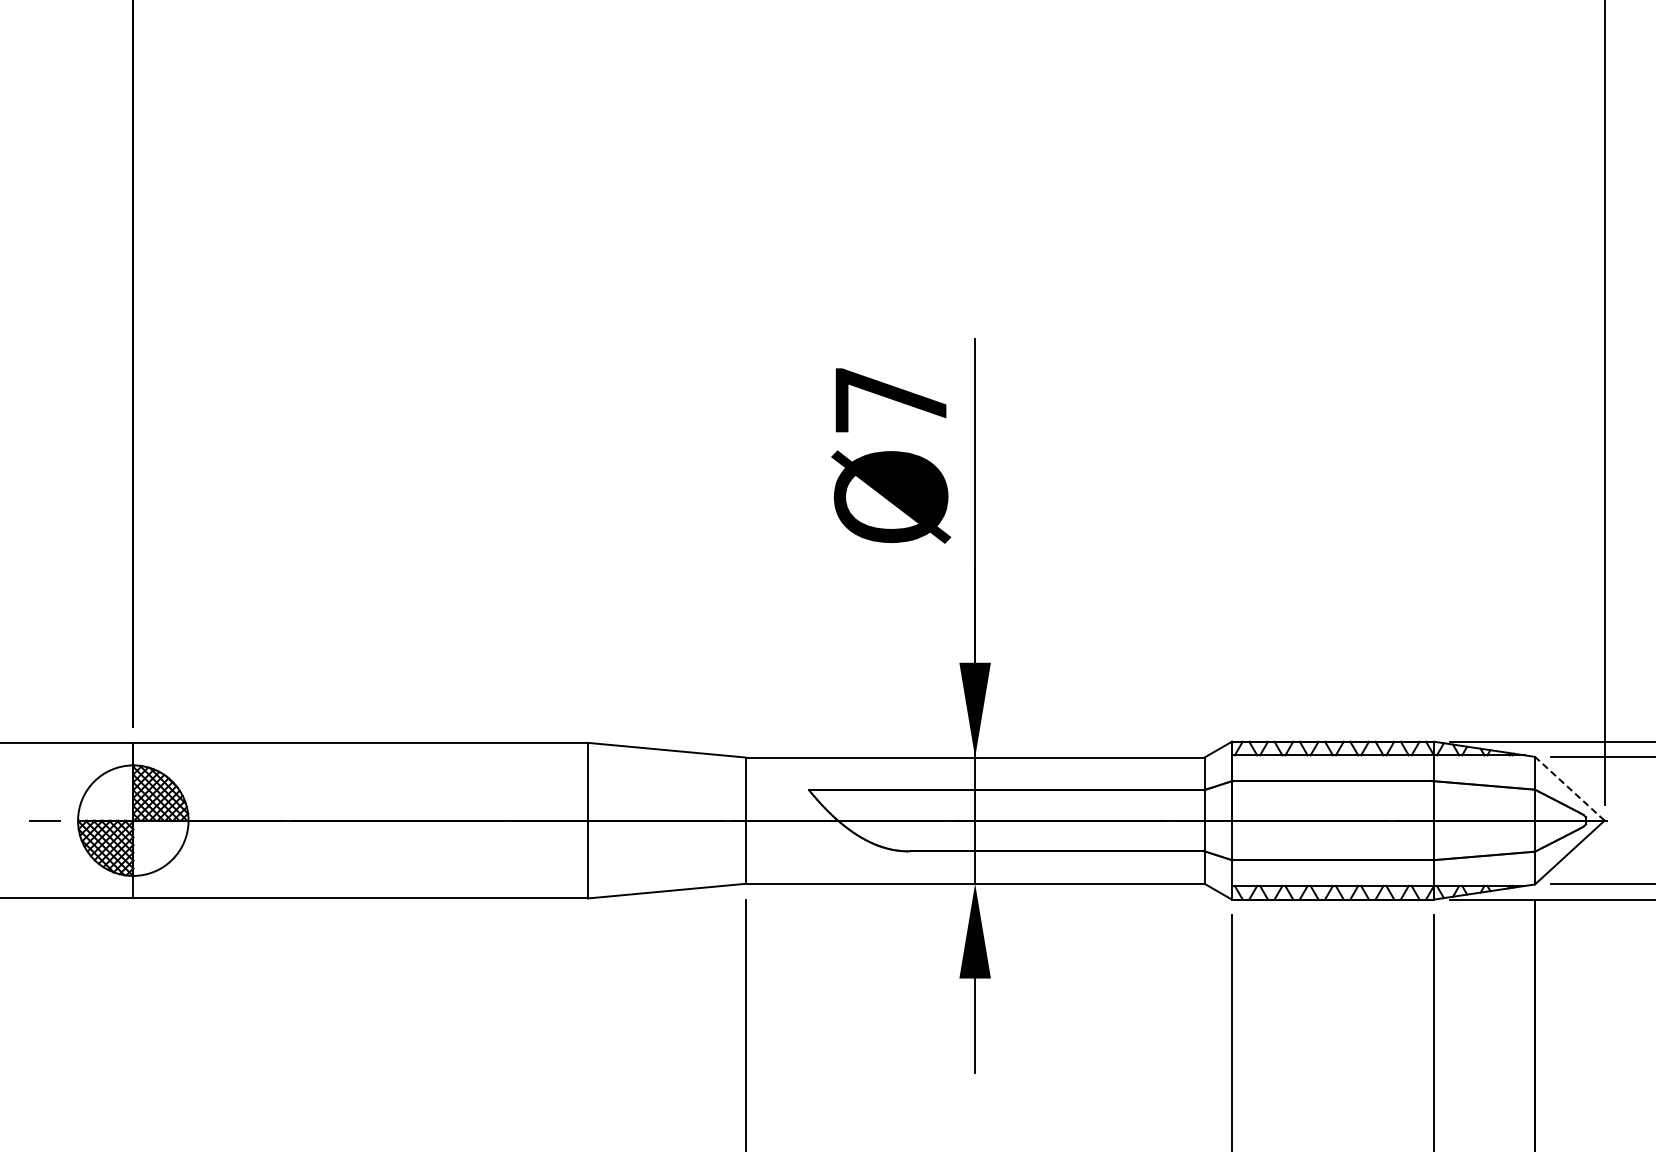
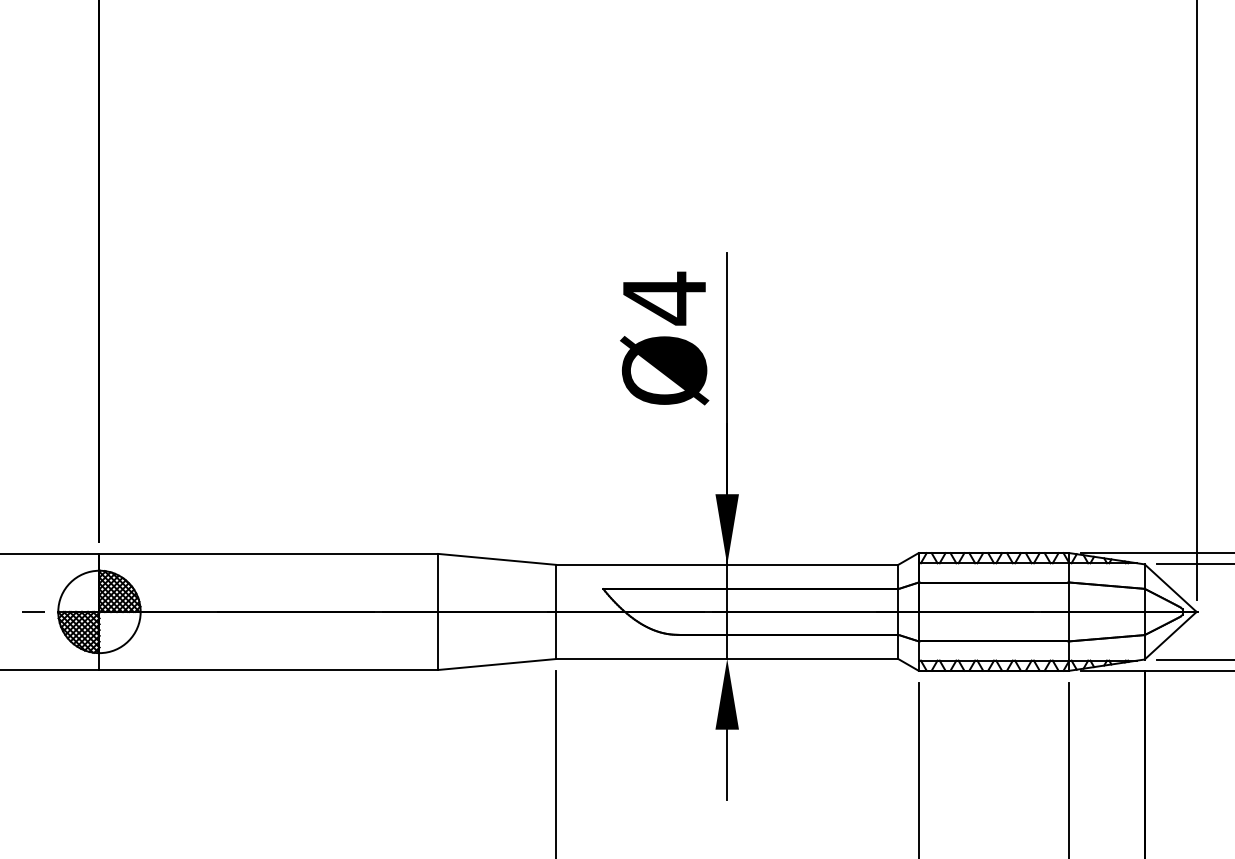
text: (890, 400) -> (664, 298), Ø7 -> Ø4
line: (1569, 788) -> (1170, 587), dashed -> solid

